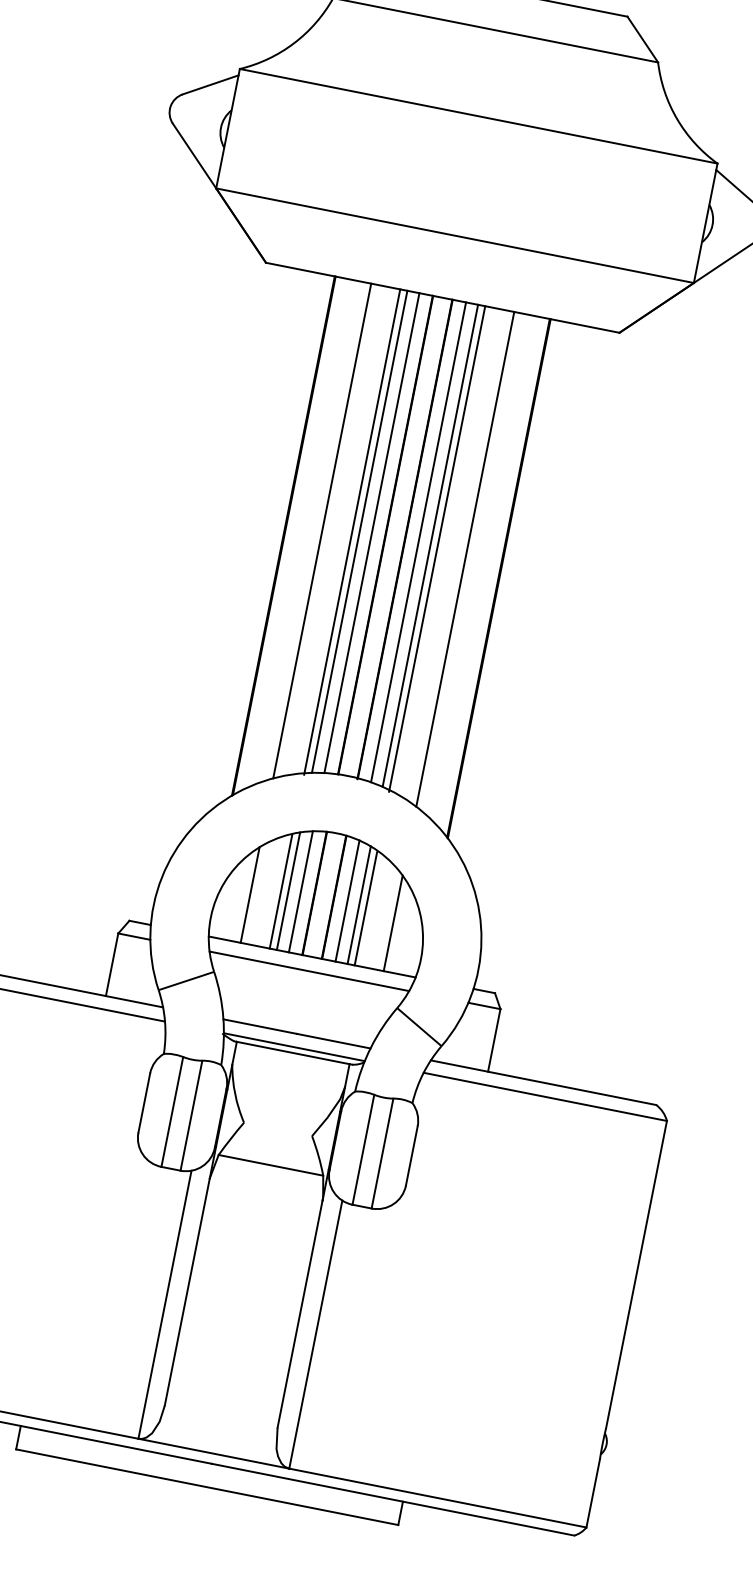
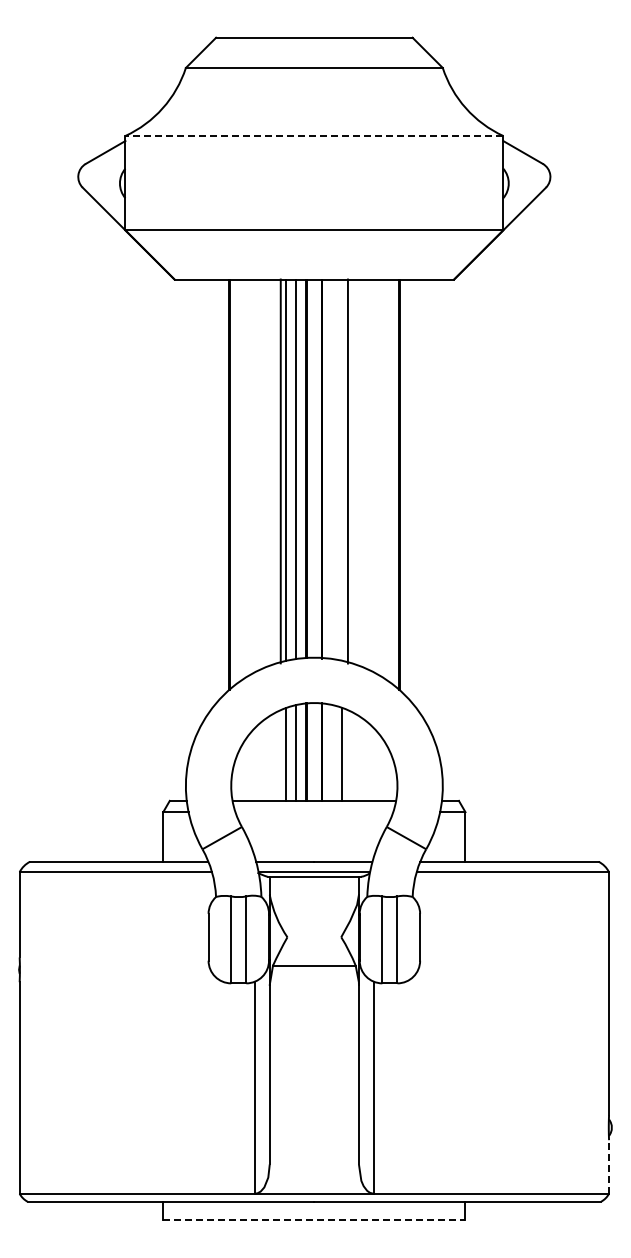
line: (478, 115) -> (314, 135), solid -> dashed
line: (322, 530) -> (257, 474), removed
line: (418, 542) -> (332, 469), removed
line: (430, 545) -> (342, 469), removed
line: (464, 558) -> (370, 474), removed
line: (280, 891) -> (280, 755), removed
line: (249, 894) -> (257, 762), removed
line: (347, 900) -> (332, 752), removed
line: (365, 907) -> (347, 755), removed
line: (392, 922) -> (370, 762), removed
line: (309, 971) -> (314, 812), removed
line: (207, 1487) -> (314, 1220), solid -> dashed
line: (593, 1493) -> (609, 1166), solid -> dashed

